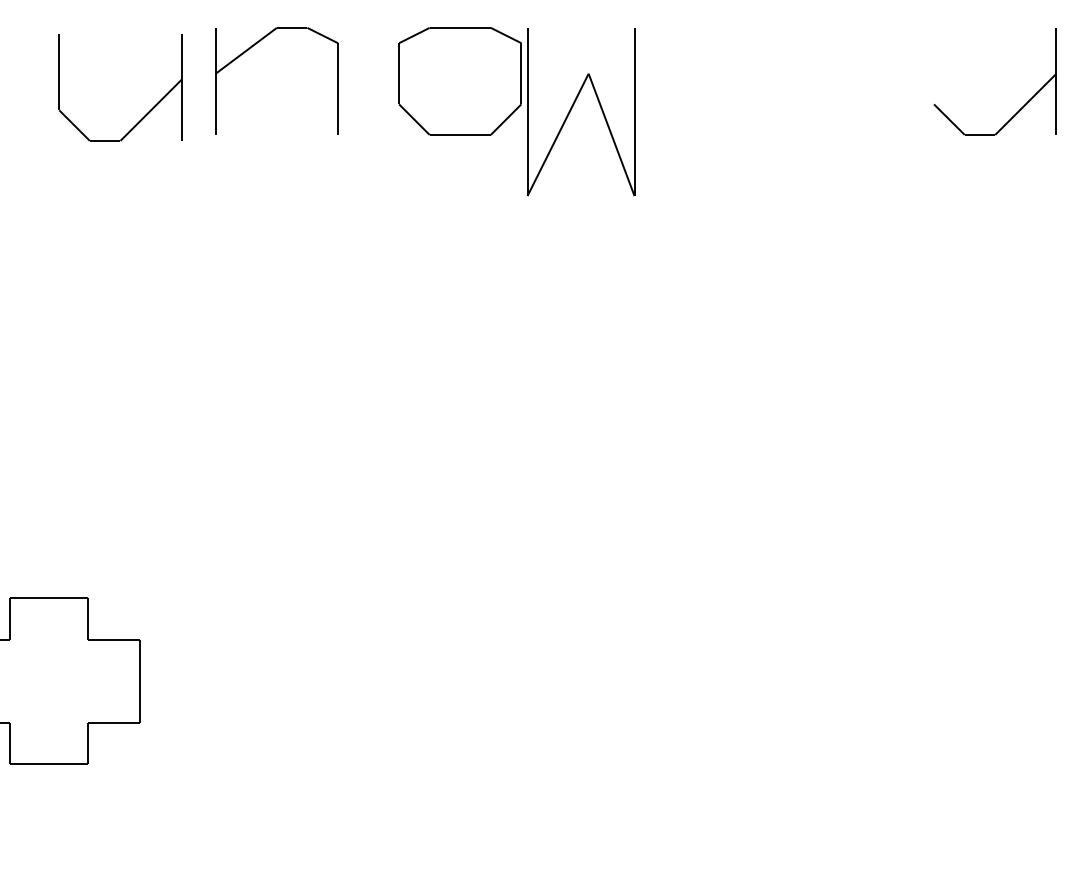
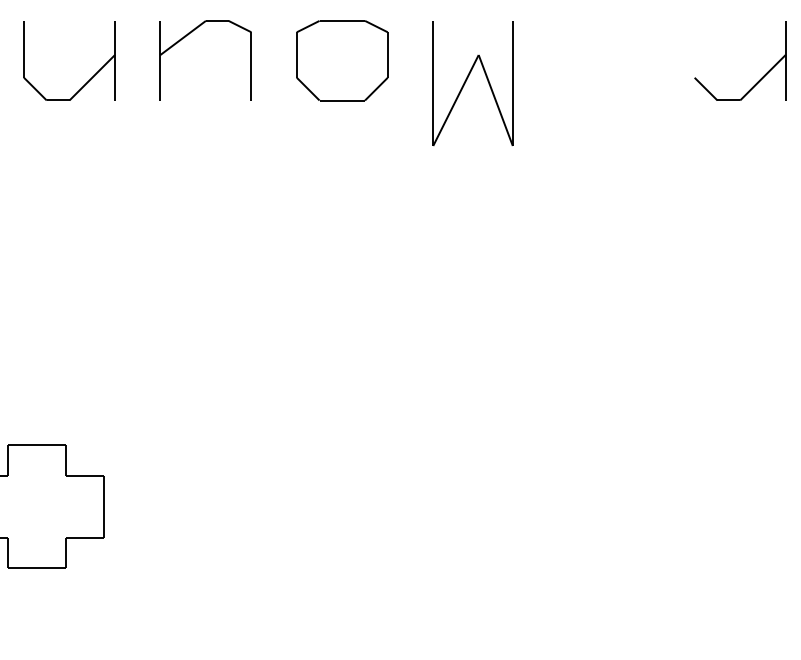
part: (572, 108) -> (466, 80), moved
part: (146, 113) -> (88, 80), moved

